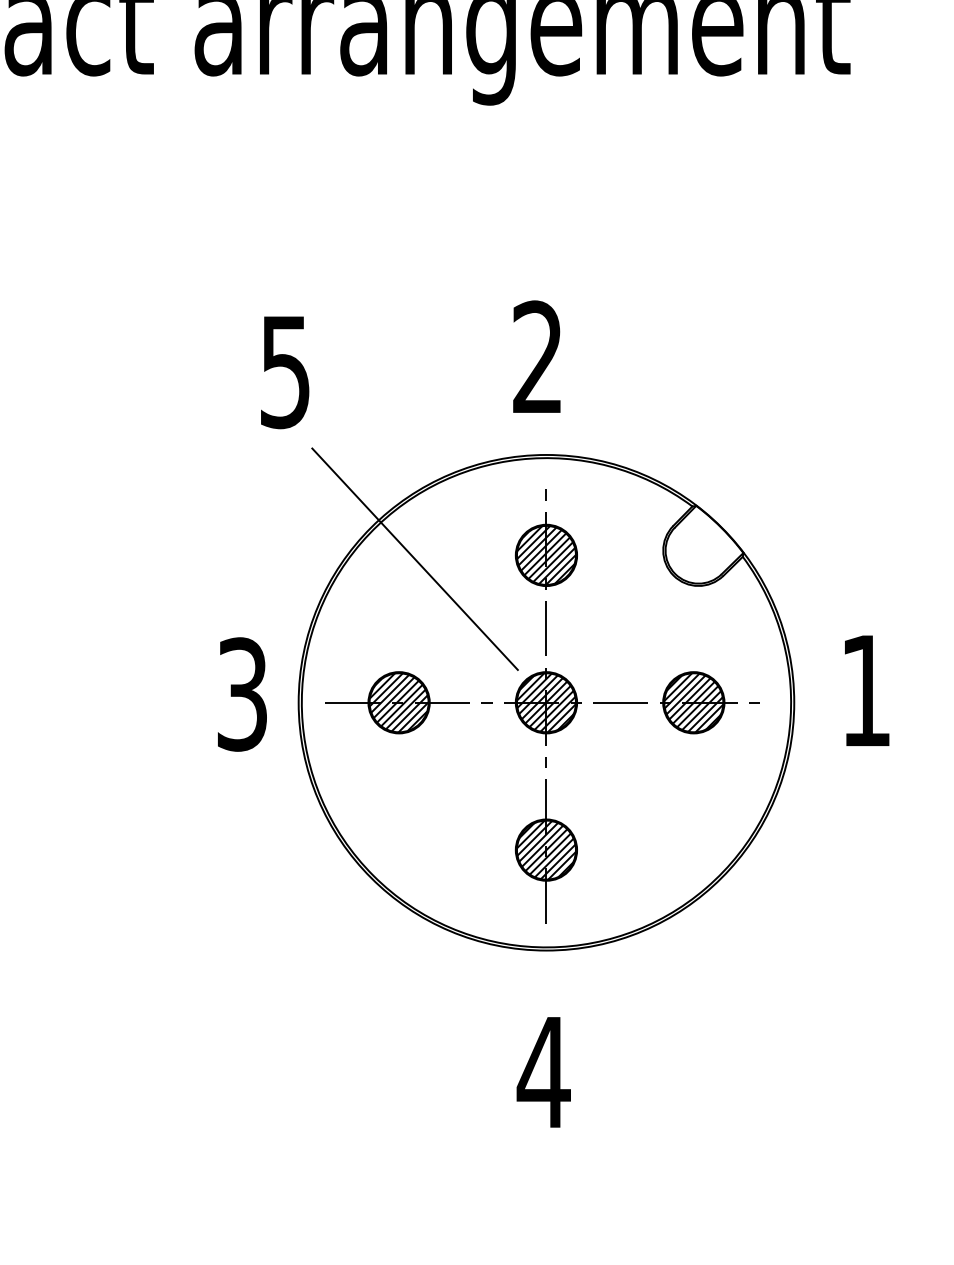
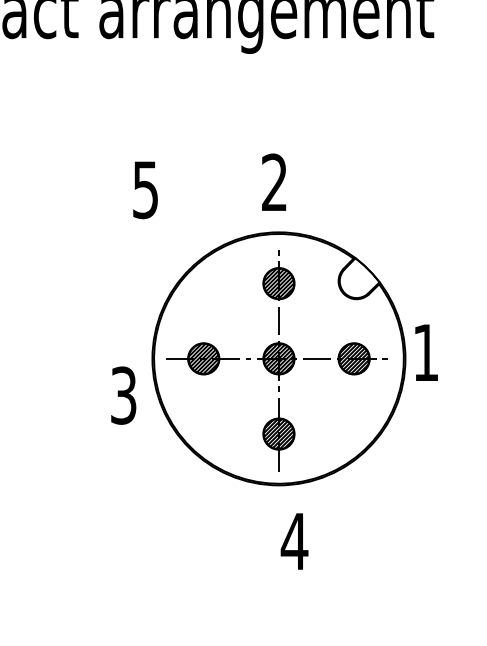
line: (414, 559) -> (211, 285), removed
text: (866, 690) -> (426, 352), moved
text: (241, 694) -> (123, 395), moved
text: (543, 1072) -> (294, 541), moved

